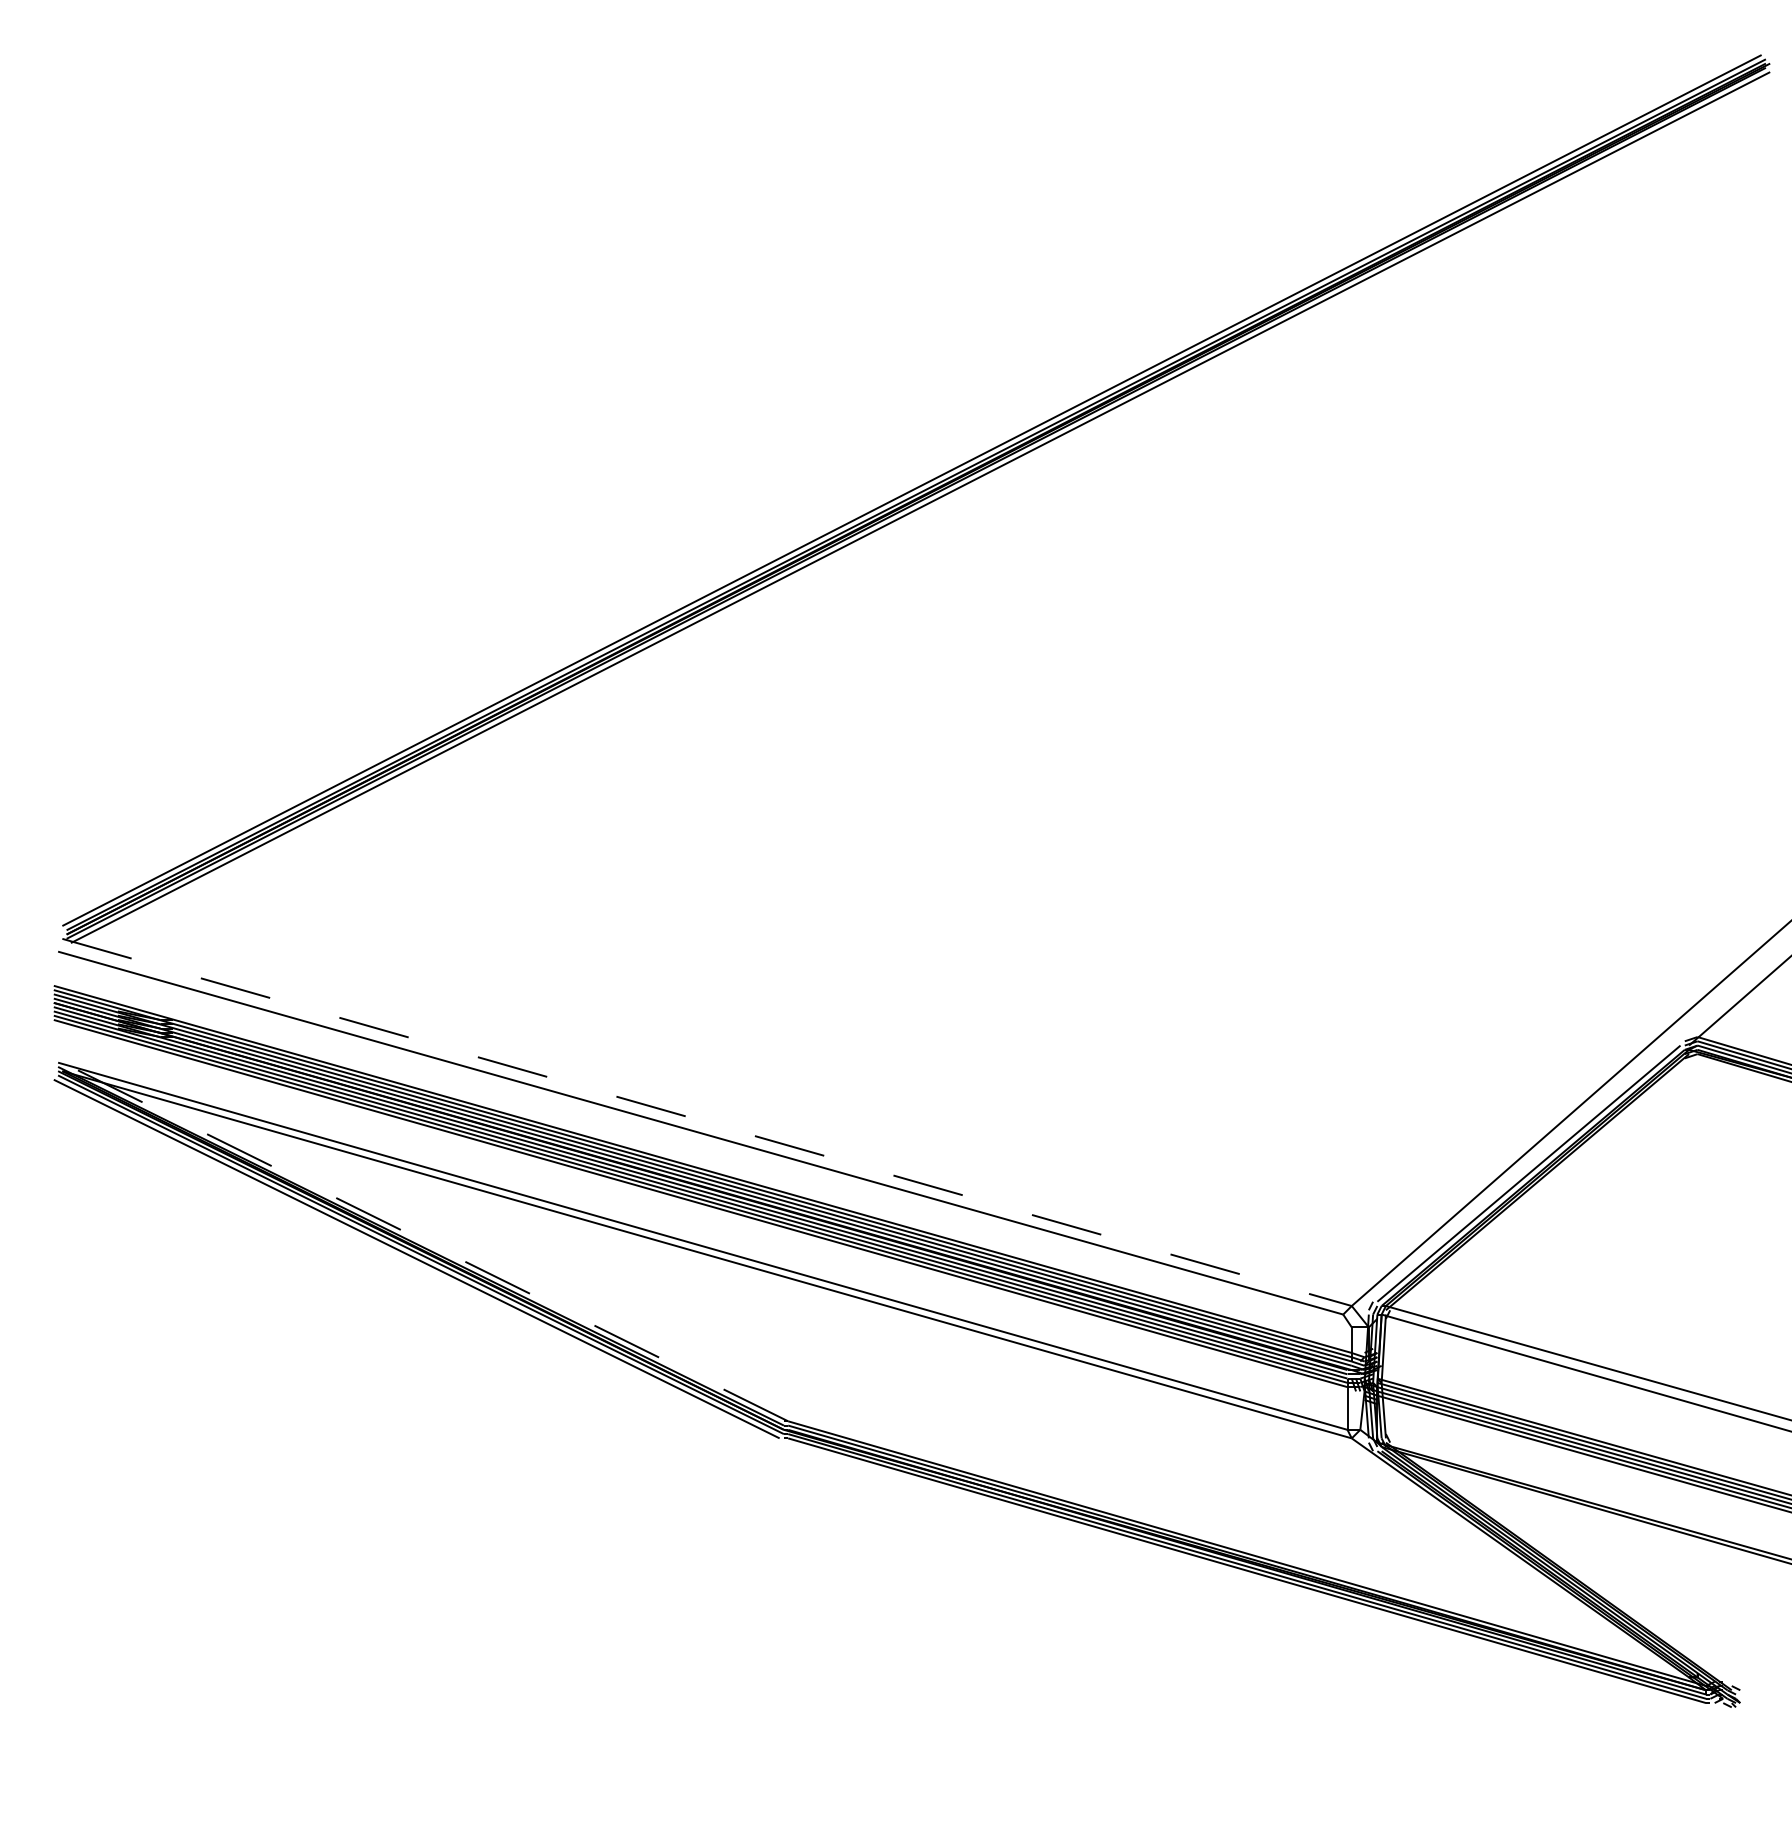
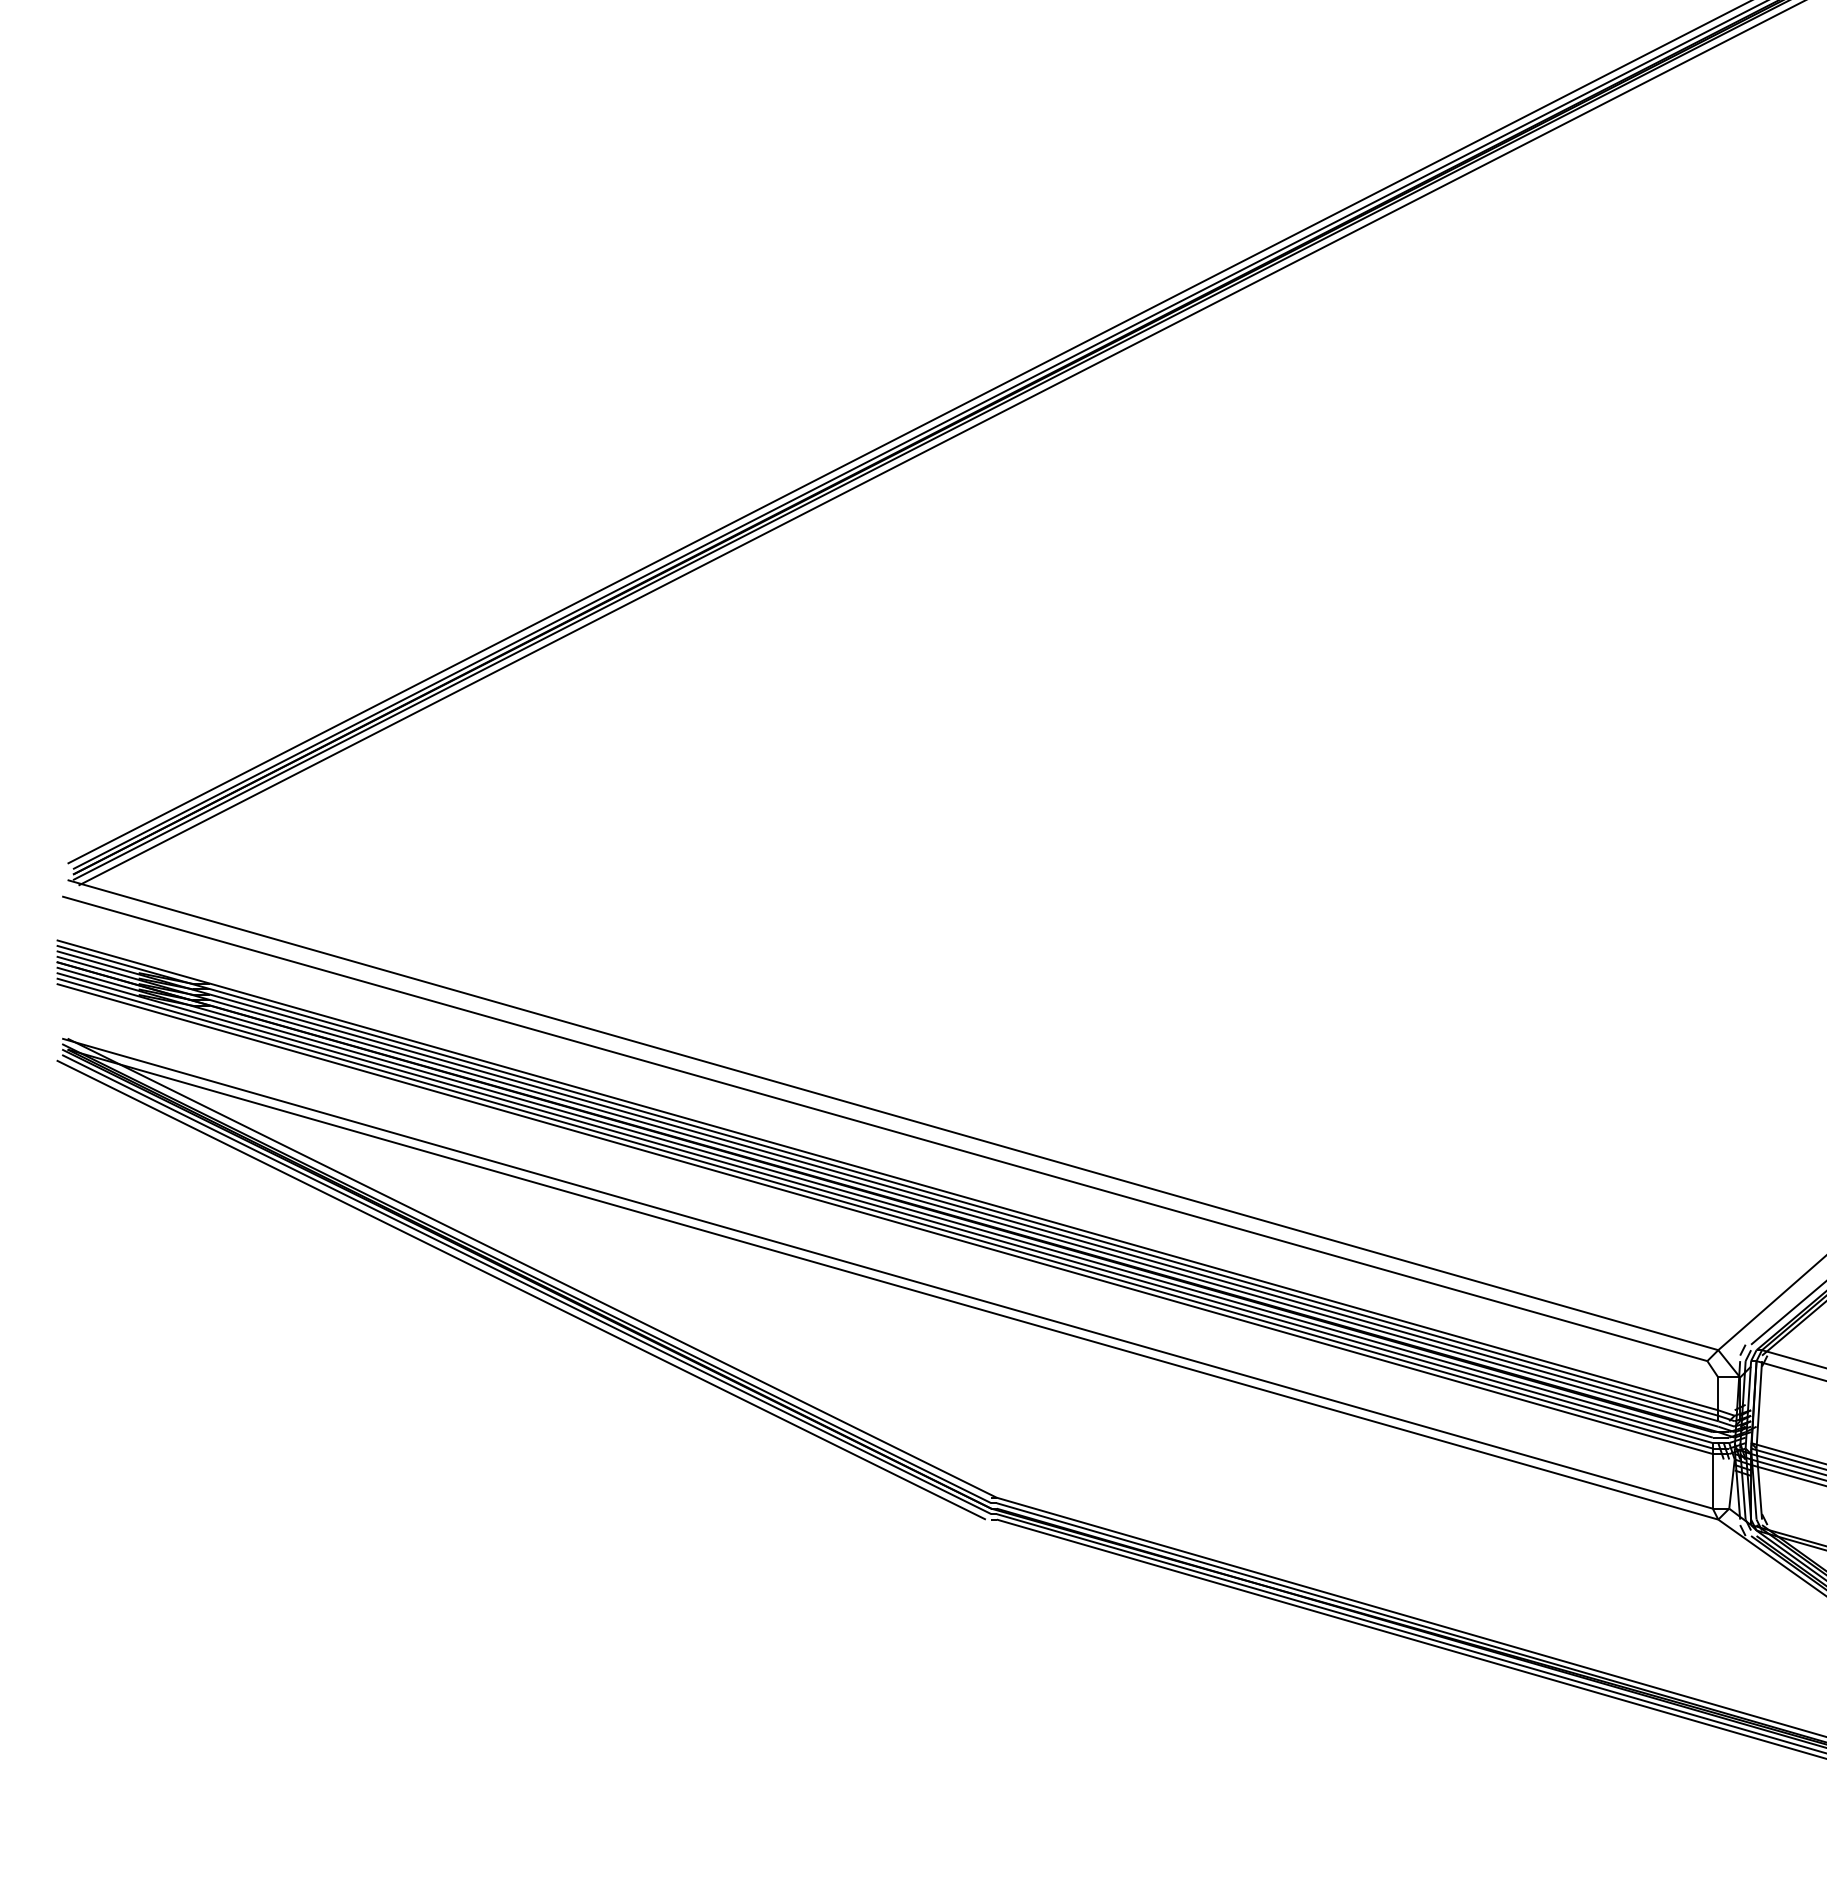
line: (707, 1122) -> (893, 1115), dashed -> solid
line: (425, 1241) -> (532, 1267), dashed -> solid

